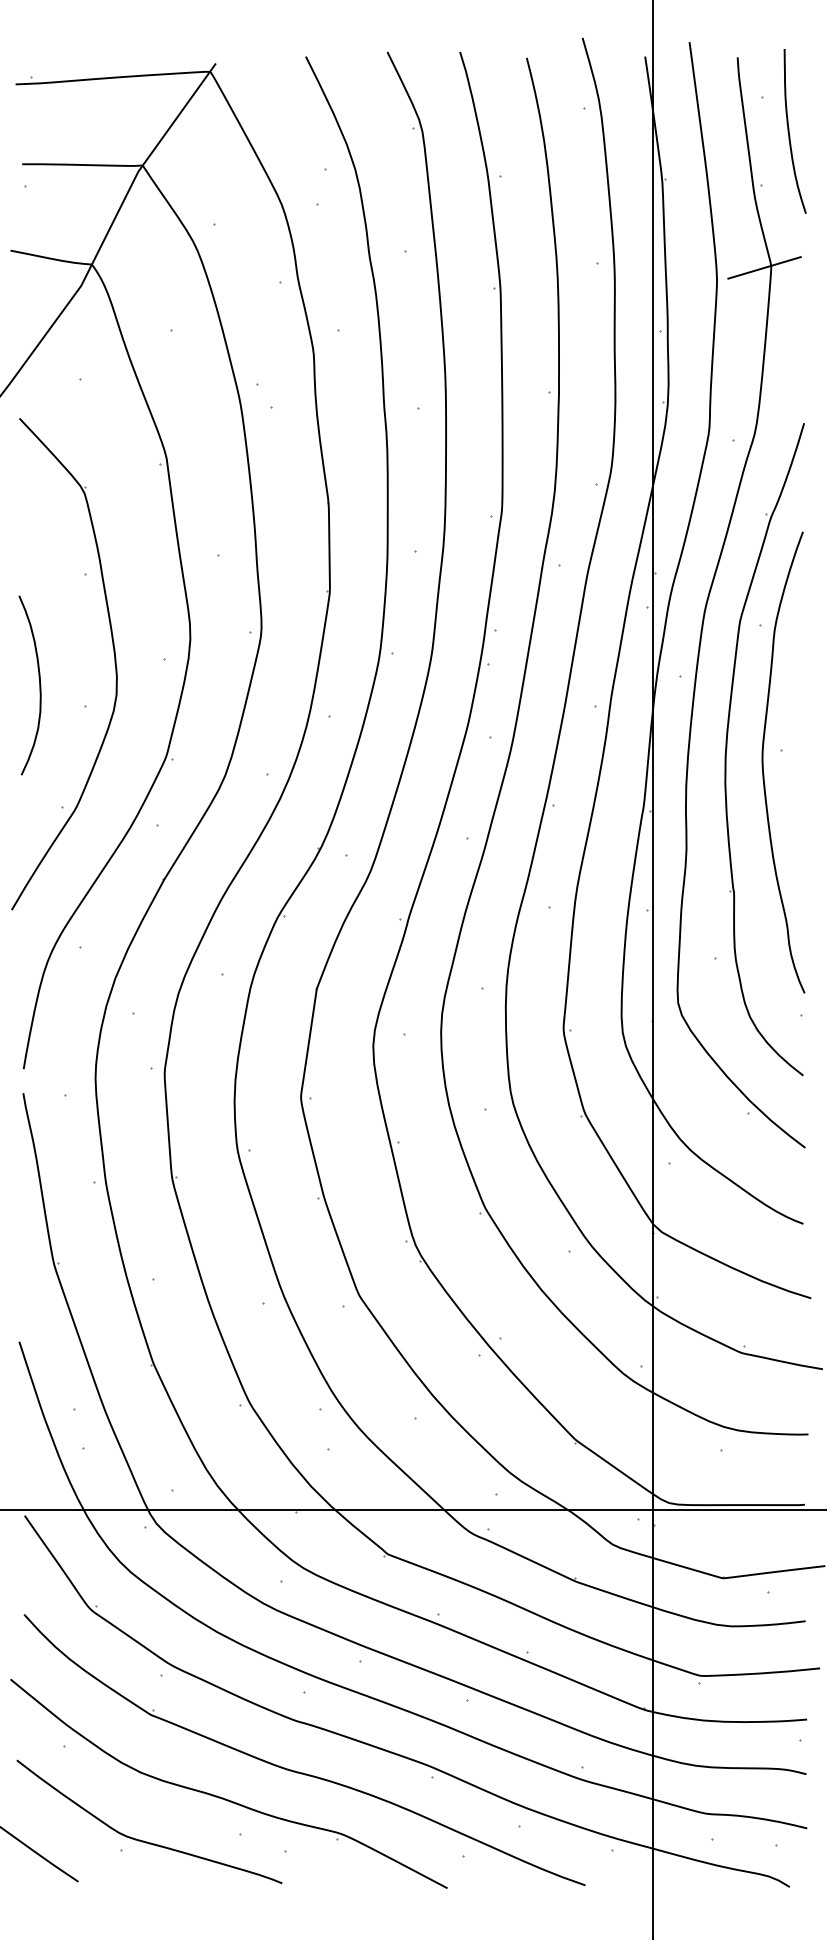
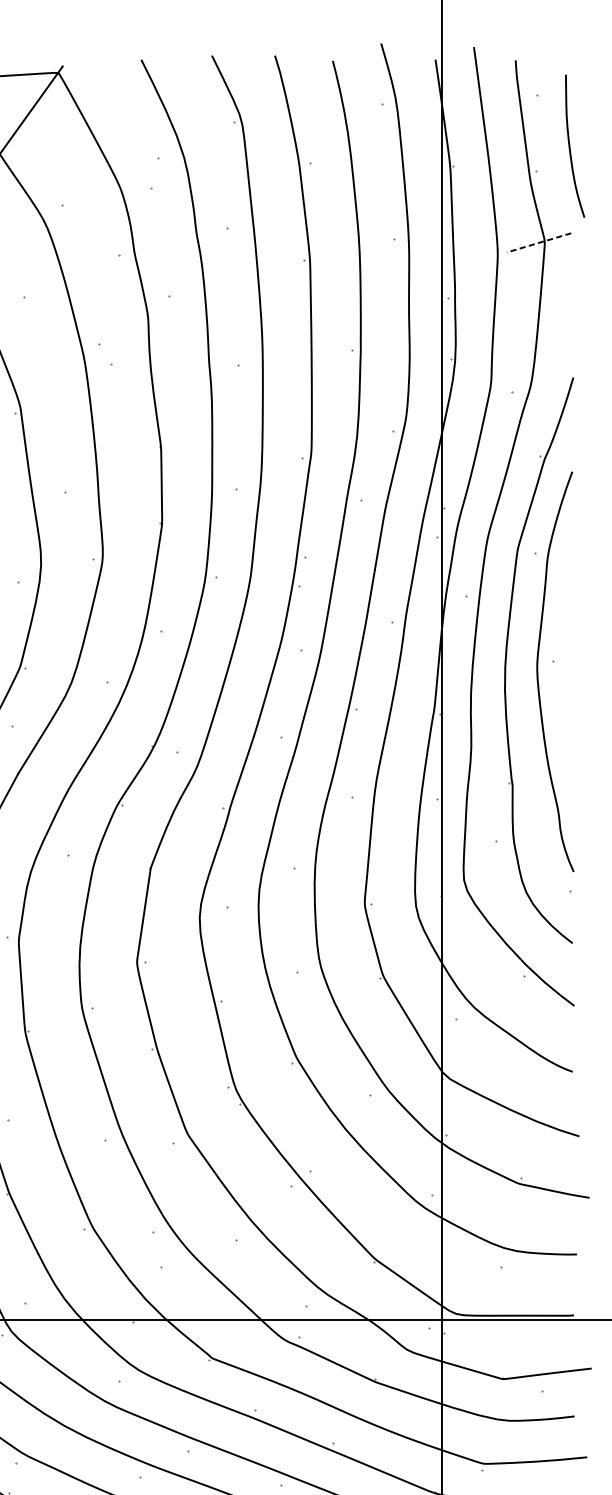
curve: (789, 131) -> (570, 146), moved
line: (764, 267) -> (538, 242), solid -> dashed

